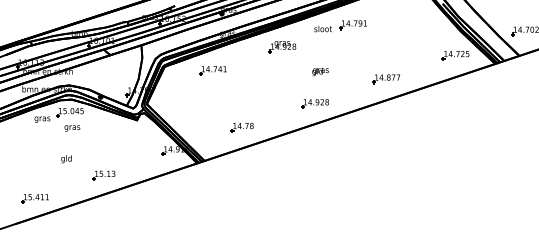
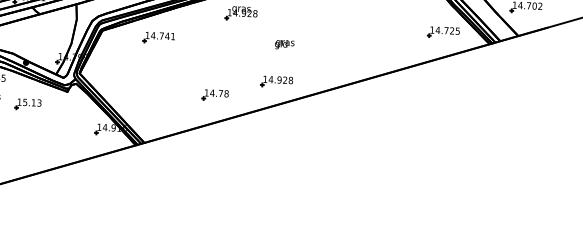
part: (385, 79) -> (360, 56), removed
part: (241, 127) -> (214, 95), moved
part: (103, 175) -> (27, 104), moved

